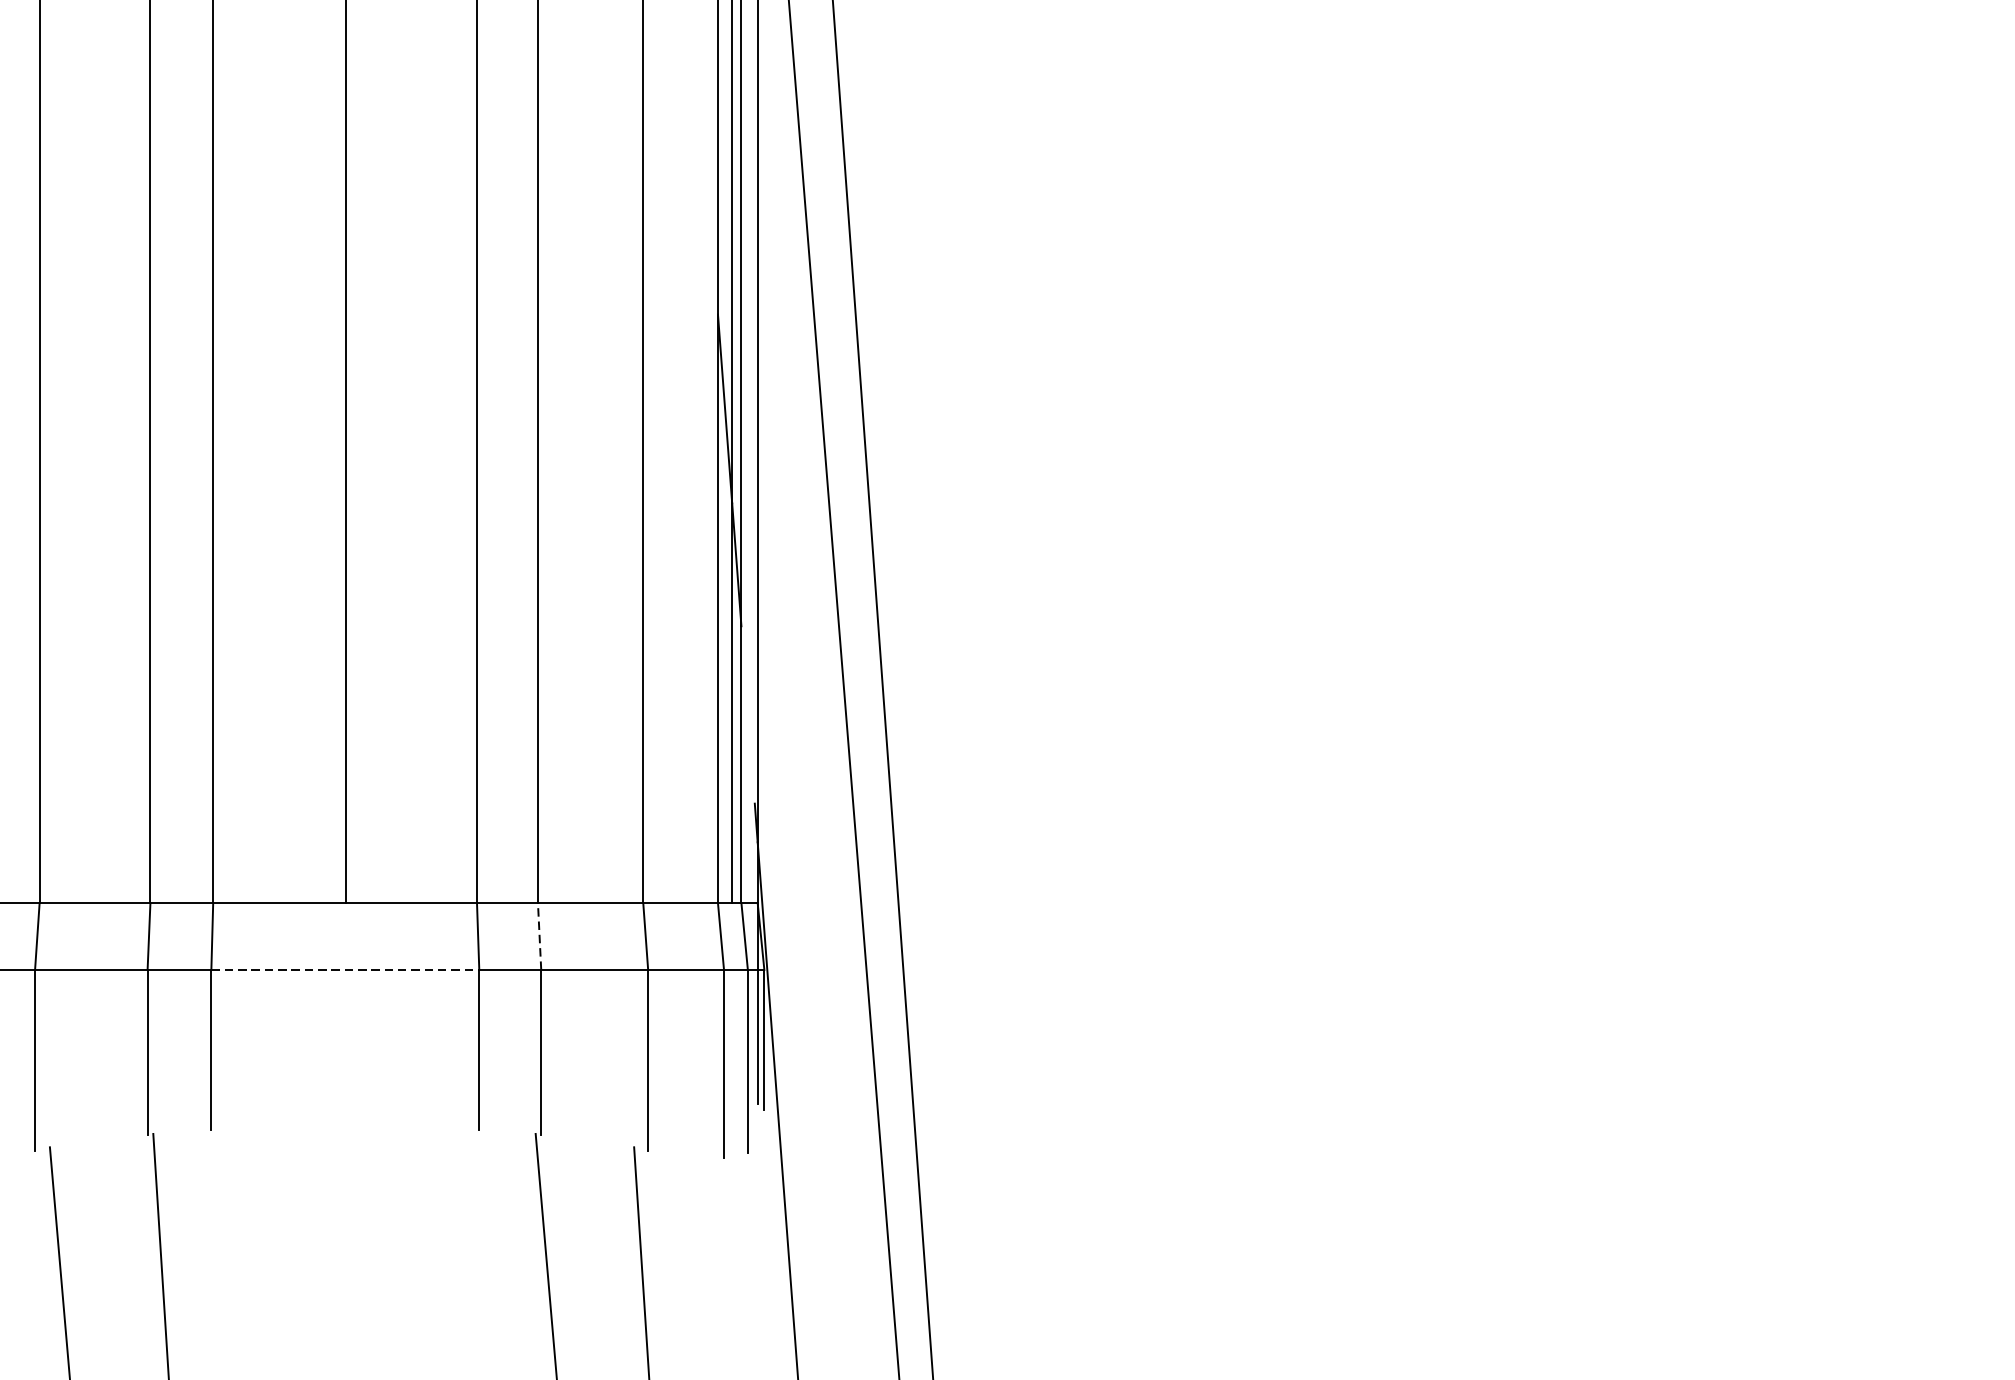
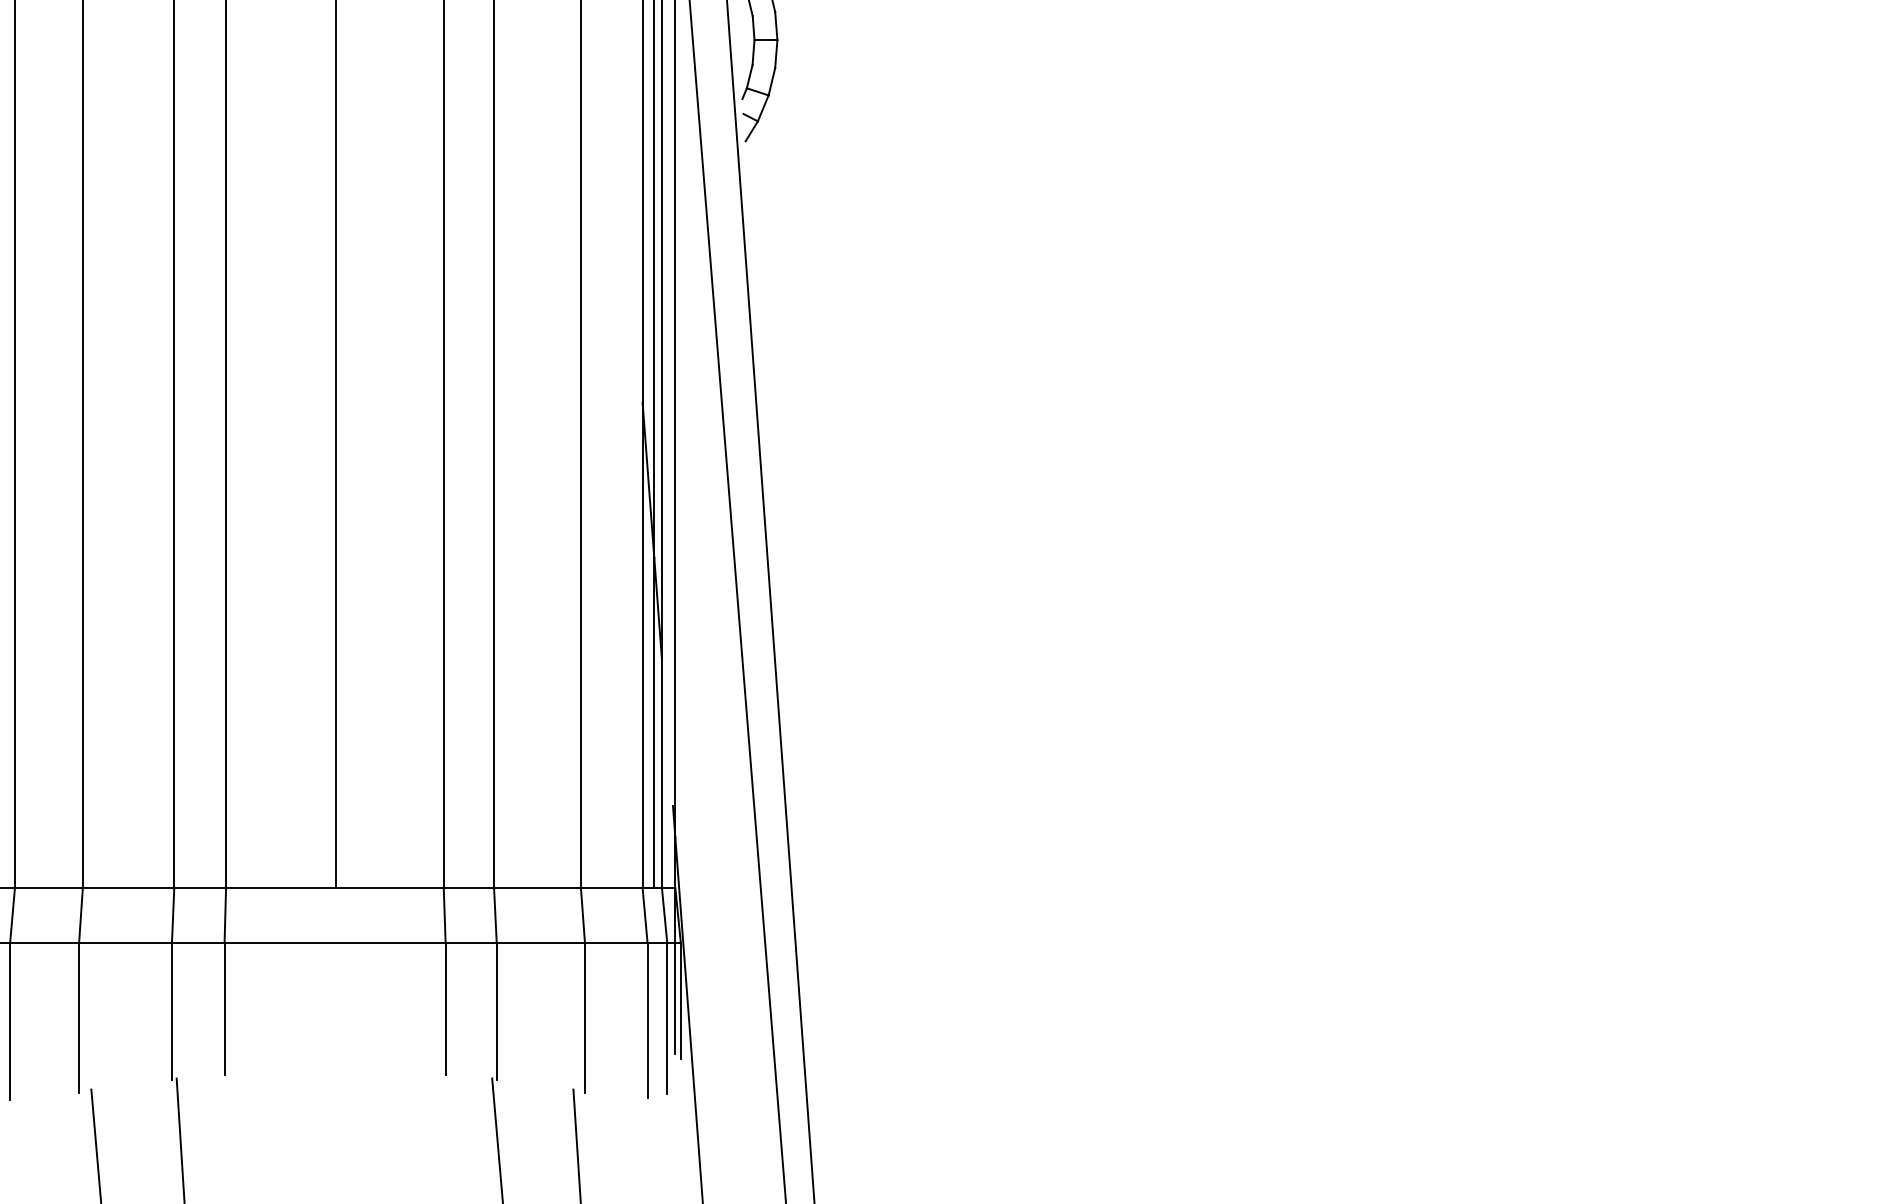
line: (539, 936) -> (495, 915), dashed -> solid
line: (345, 970) -> (335, 943), dashed -> solid

